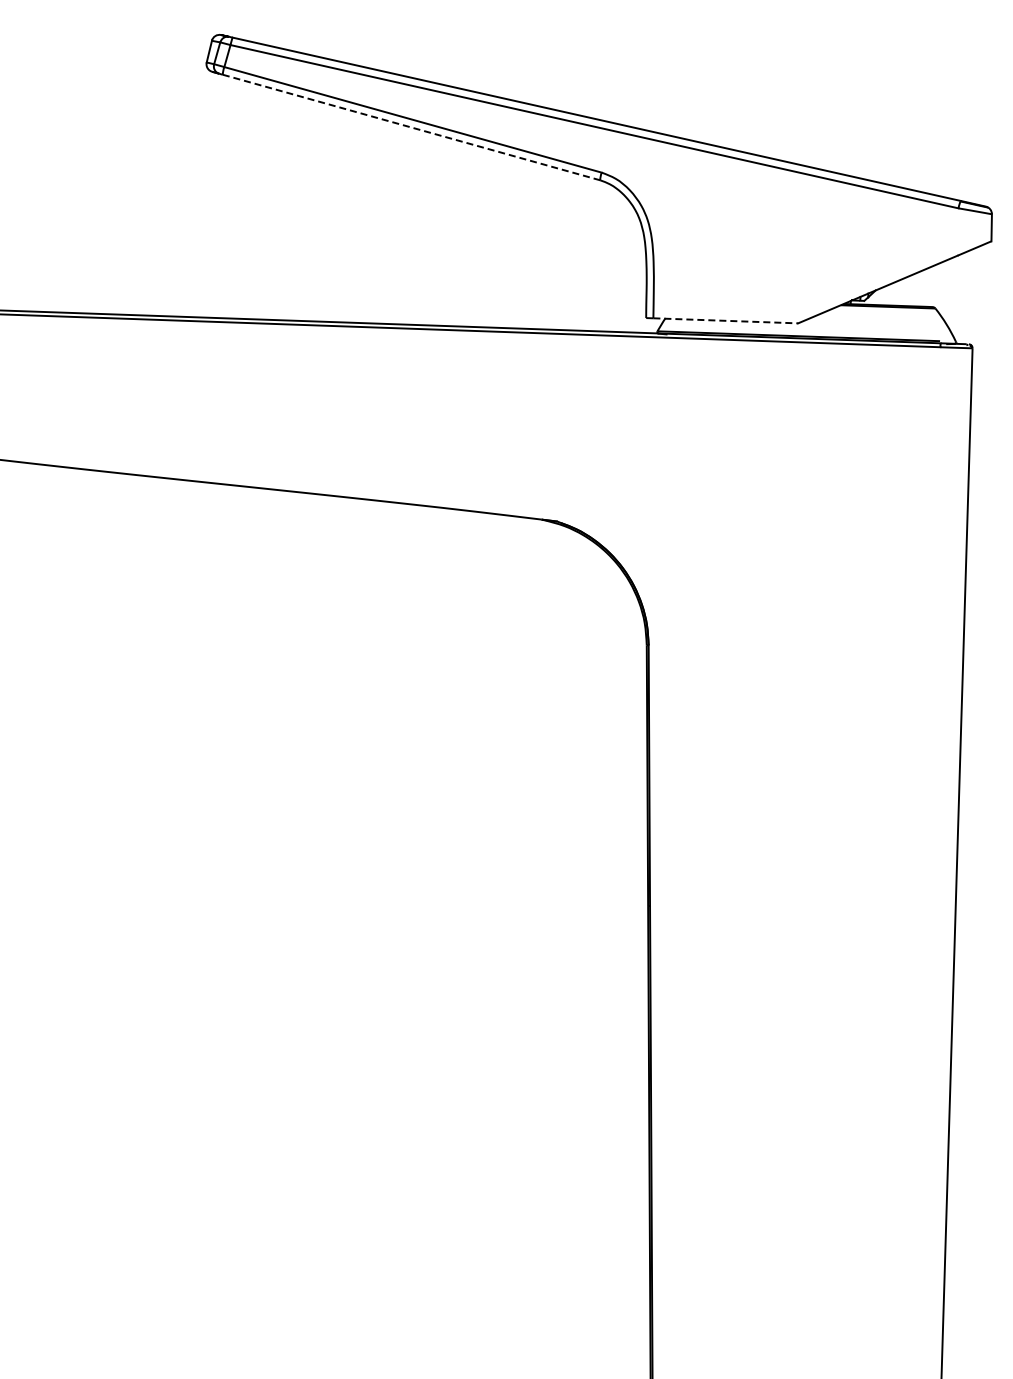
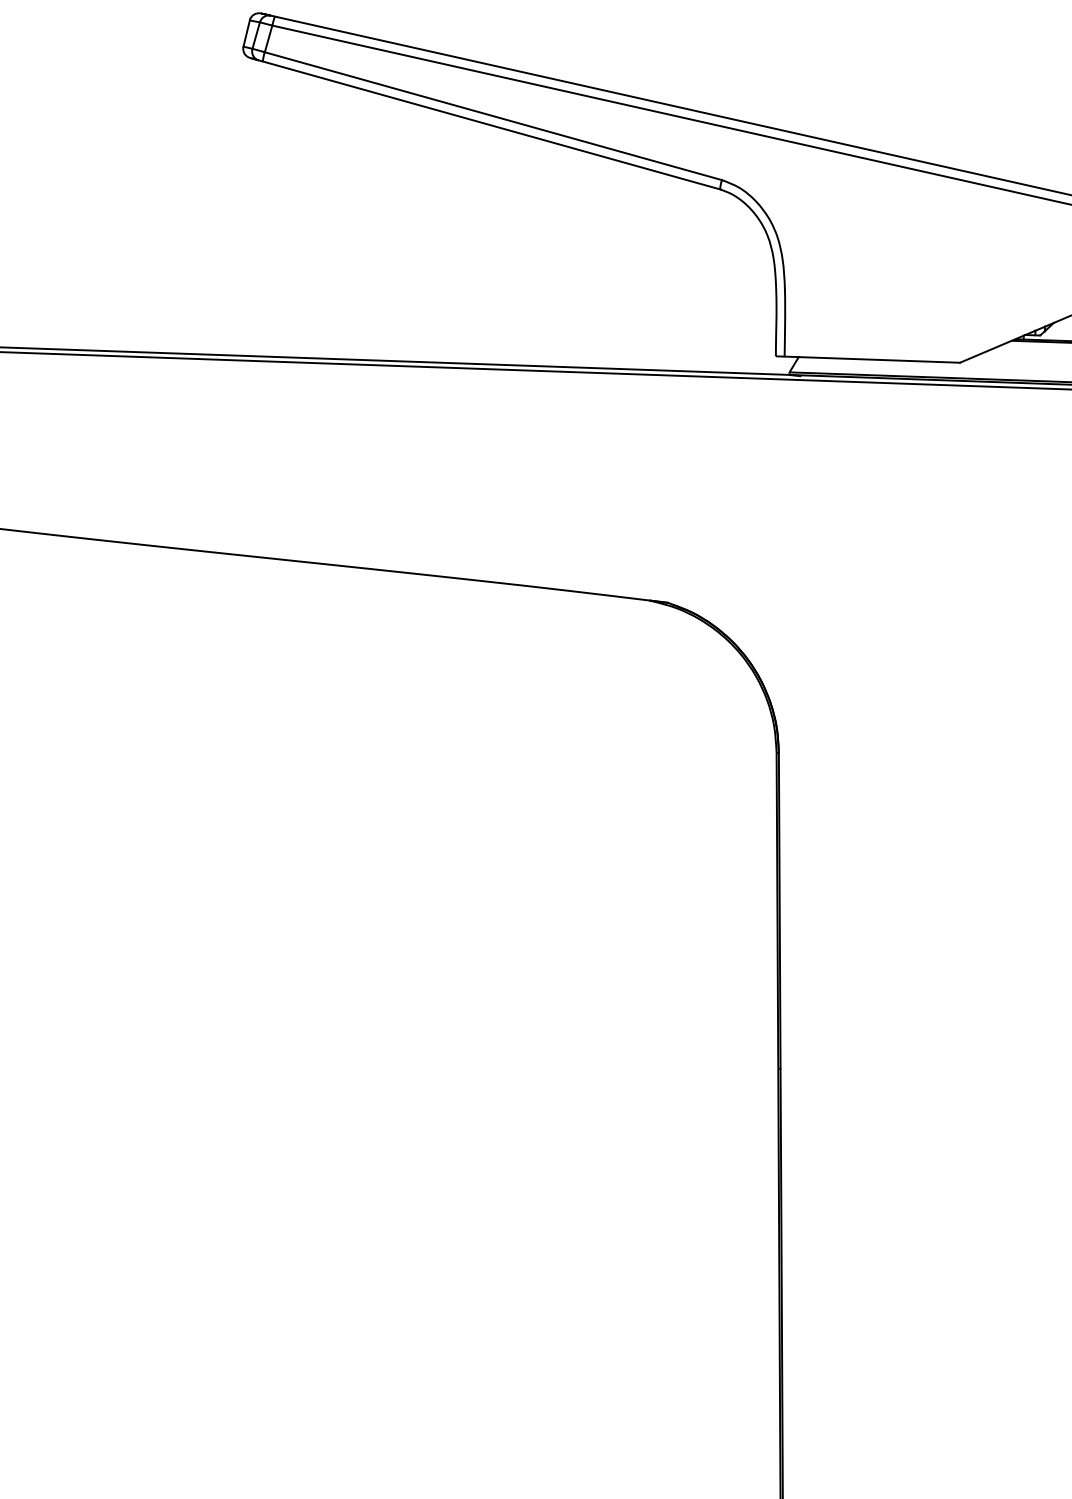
line: (411, 127) -> (491, 125), dashed -> solid
line: (726, 320) -> (873, 359), dashed -> solid

